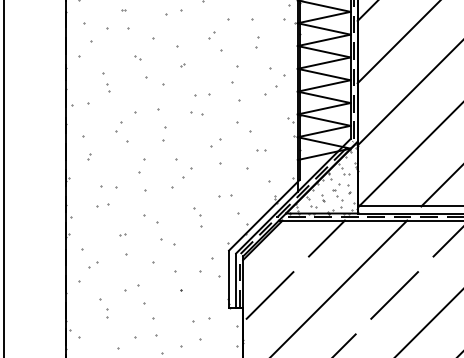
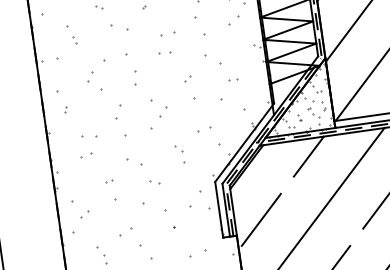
part: (216, 142) -> (188, 78), size x0.62
part: (167, 241) -> (154, 181), size x0.62

